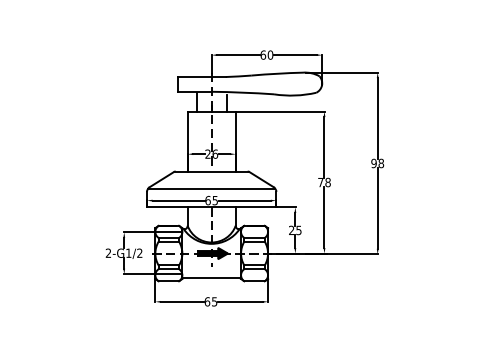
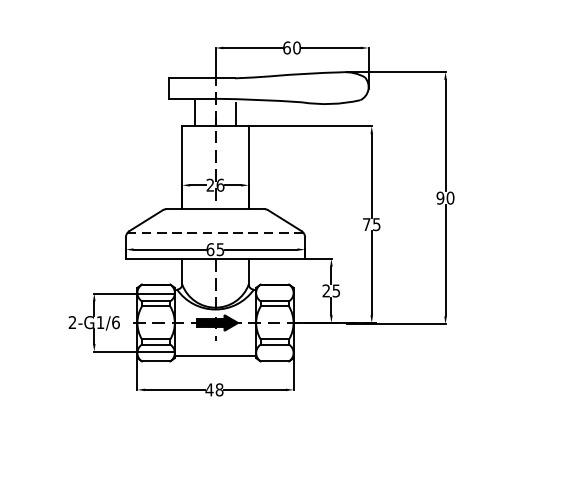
text: (381, 163) -> (450, 198), 98 -> 90
text: (327, 182) -> (375, 224), 78 -> 75
line: (211, 188) -> (215, 232), solid -> dashed
text: (139, 252) -> (115, 321), 2-G1/2 -> 2-G1/6
text: (210, 301) -> (213, 389), 65 -> 48

